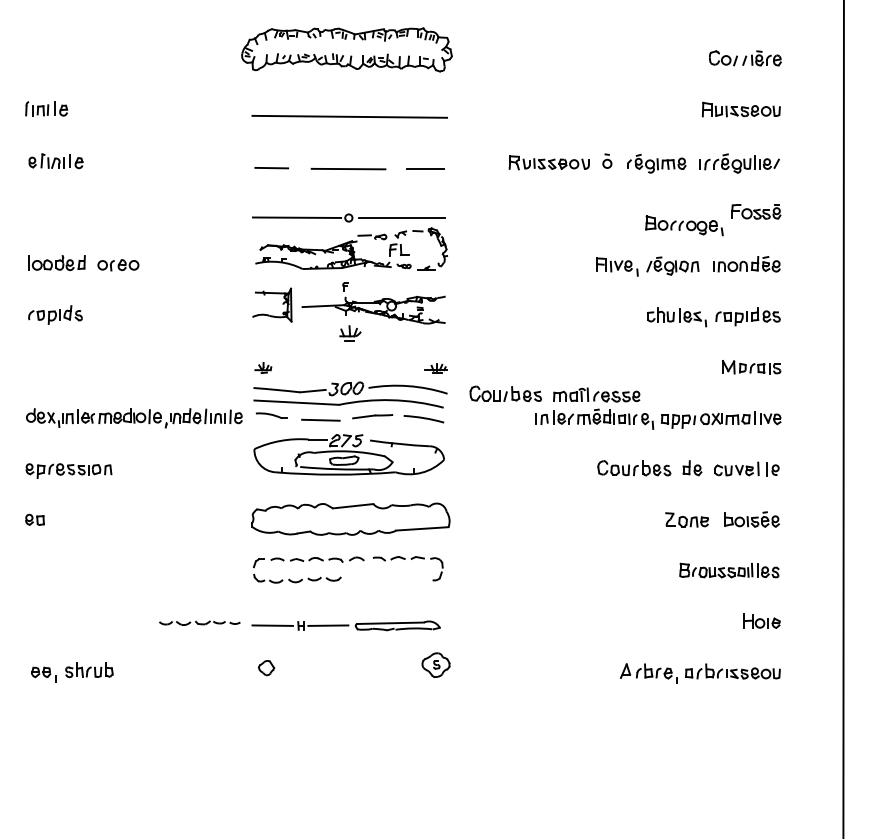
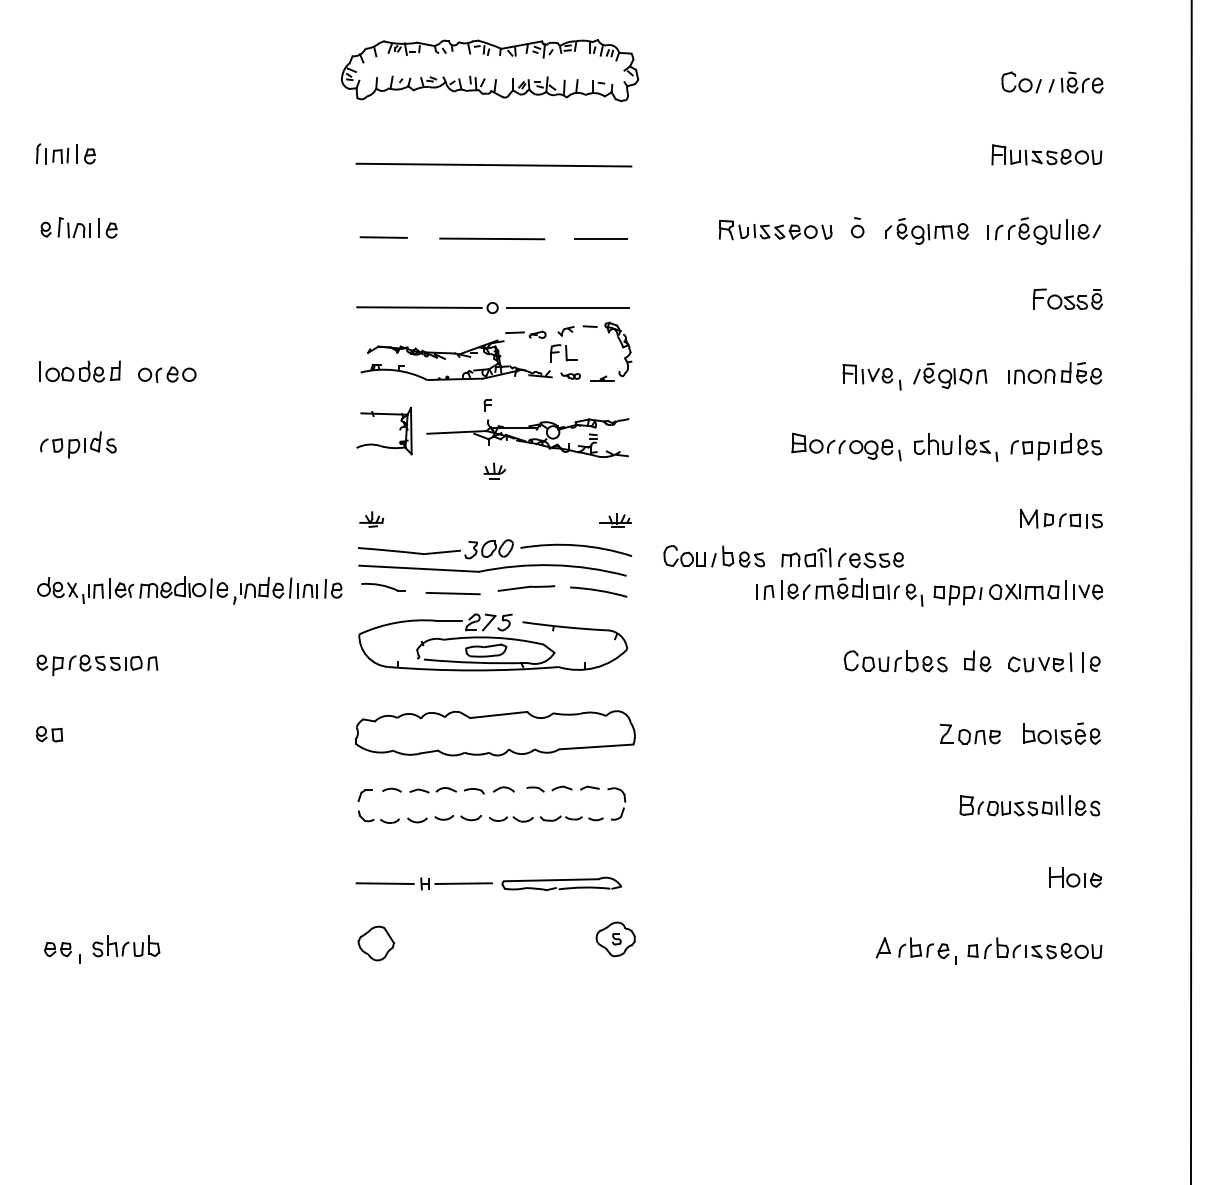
part: (684, 225) -> (846, 446), moved
part: (350, 333) -> (494, 470), size x0.71
part: (200, 622) -> (546, 818), moved
part: (266, 668) -> (376, 943), size x1.67

